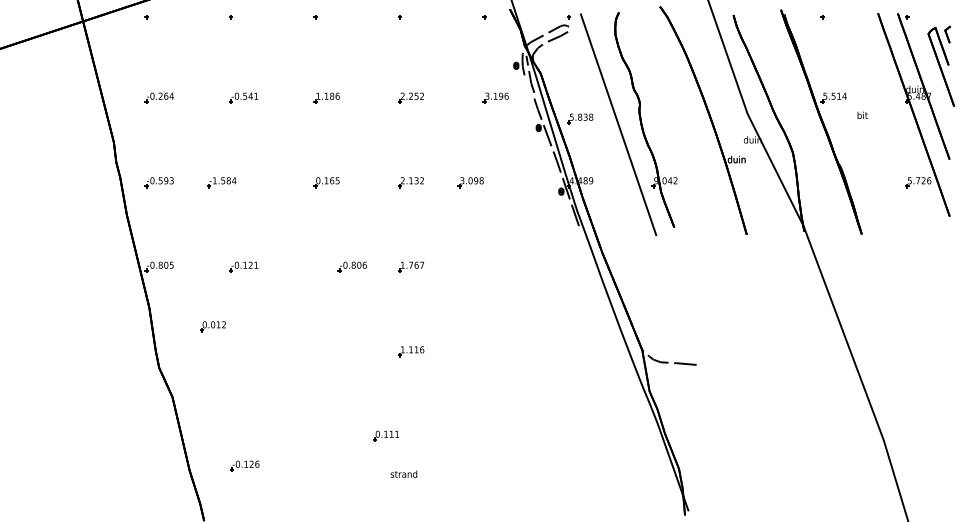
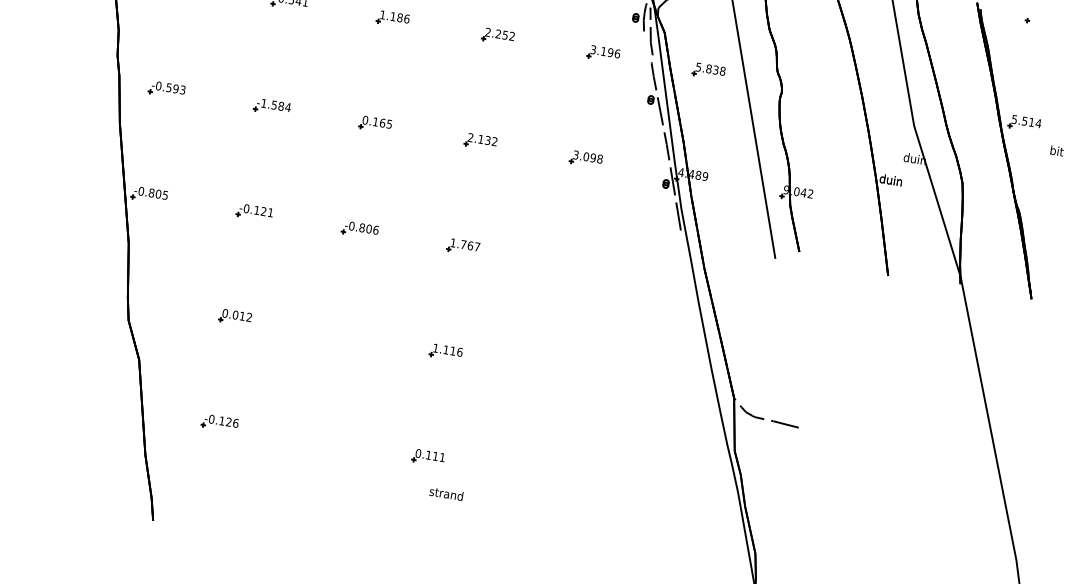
part: (580, 118) -> (709, 70), moved
part: (221, 182) -> (271, 106), moved
part: (470, 182) -> (585, 158), moved
part: (351, 266) -> (359, 228), moved
part: (212, 326) -> (234, 317), moved
part: (385, 435) -> (427, 456), moved
part: (244, 465) -> (219, 422), moved
text: (403, 473) -> (446, 492), moved

